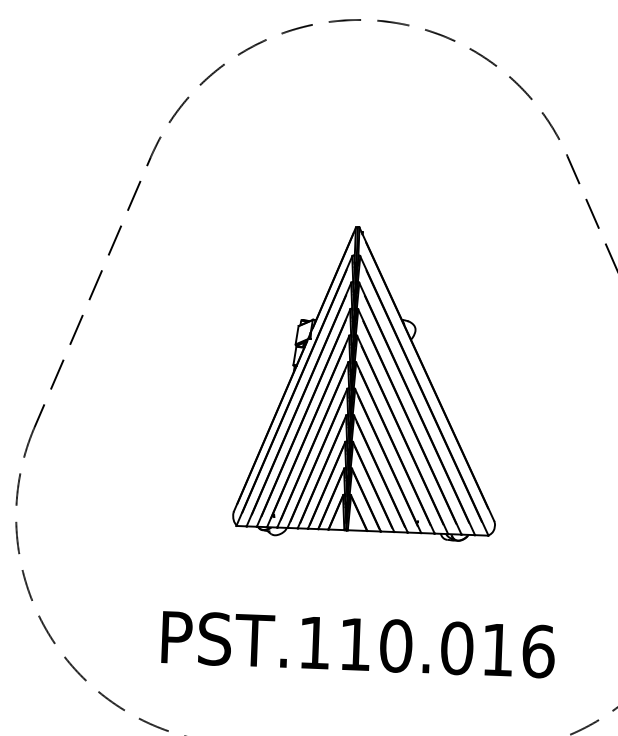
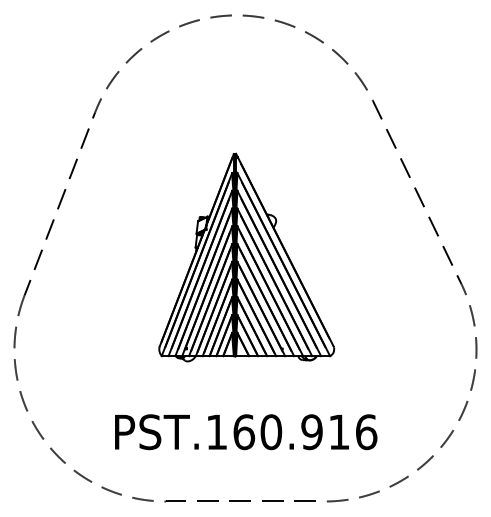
text: (405, 646) -> (277, 432), PST.110.016 -> PST.160.916

